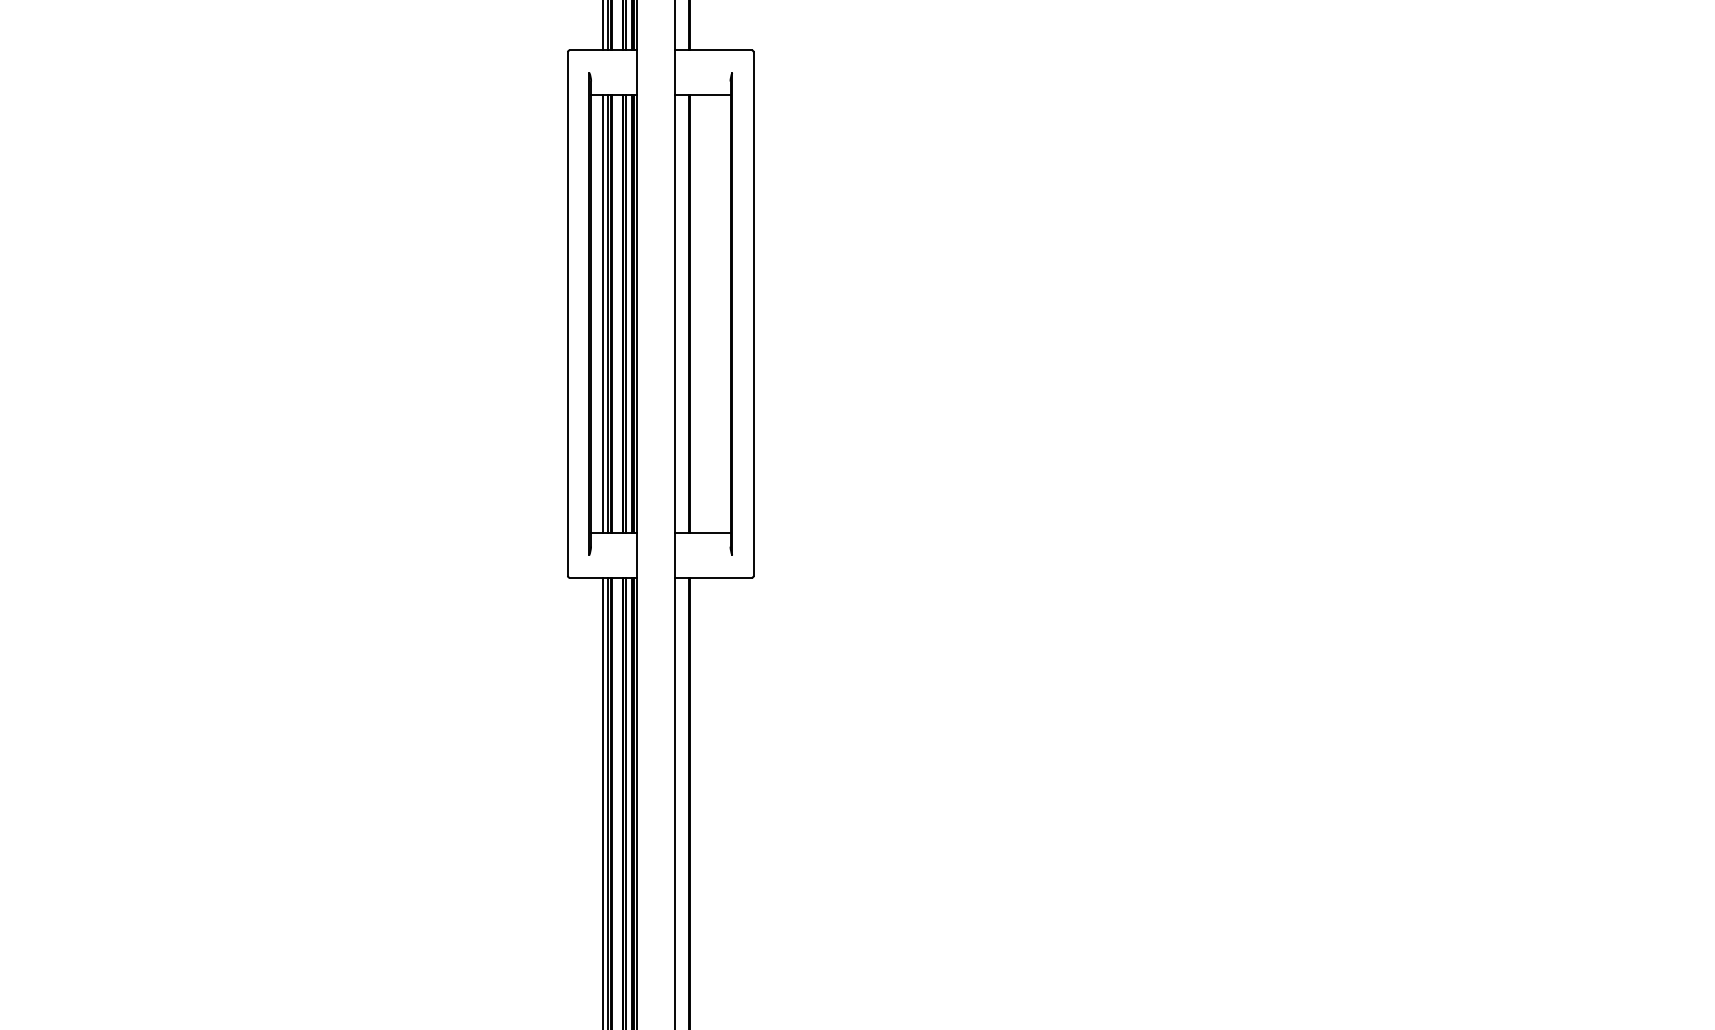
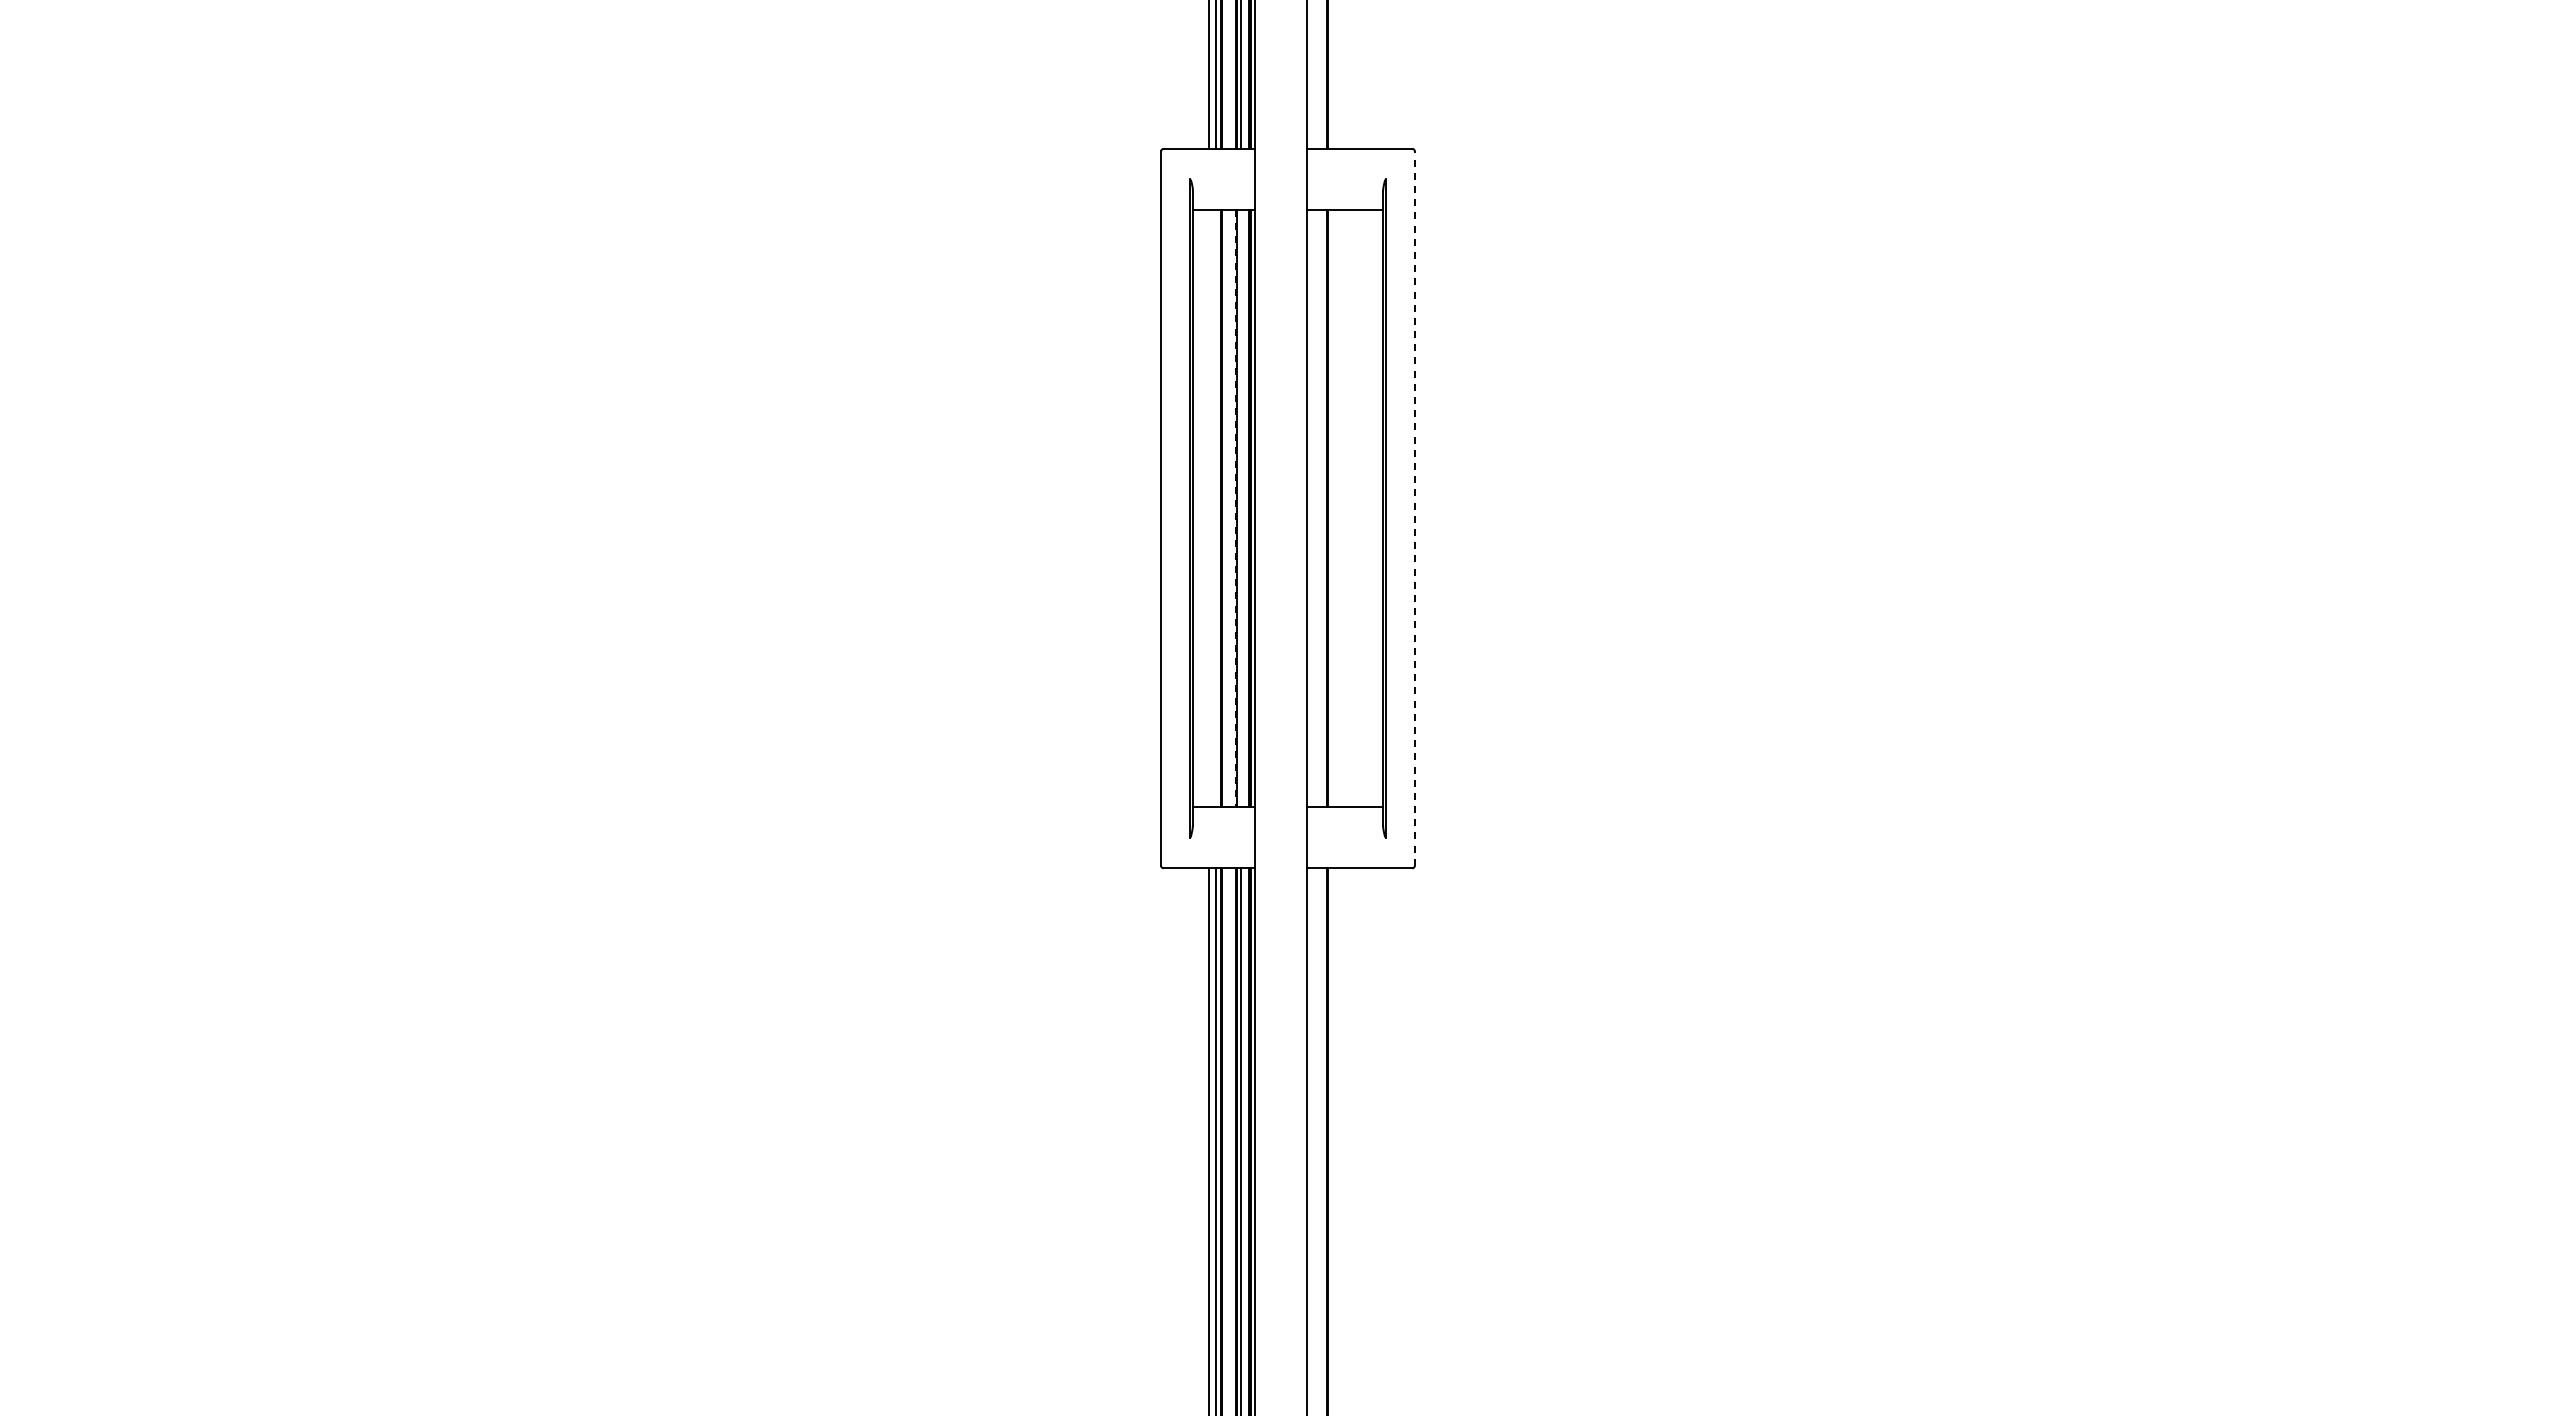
line: (603, 314) -> (1209, 508), removed
line: (608, 314) -> (1216, 508), removed
line: (622, 314) -> (1235, 508), solid -> dashed
line: (626, 314) -> (1241, 508), removed
line: (753, 314) -> (1414, 508), solid -> dashed

